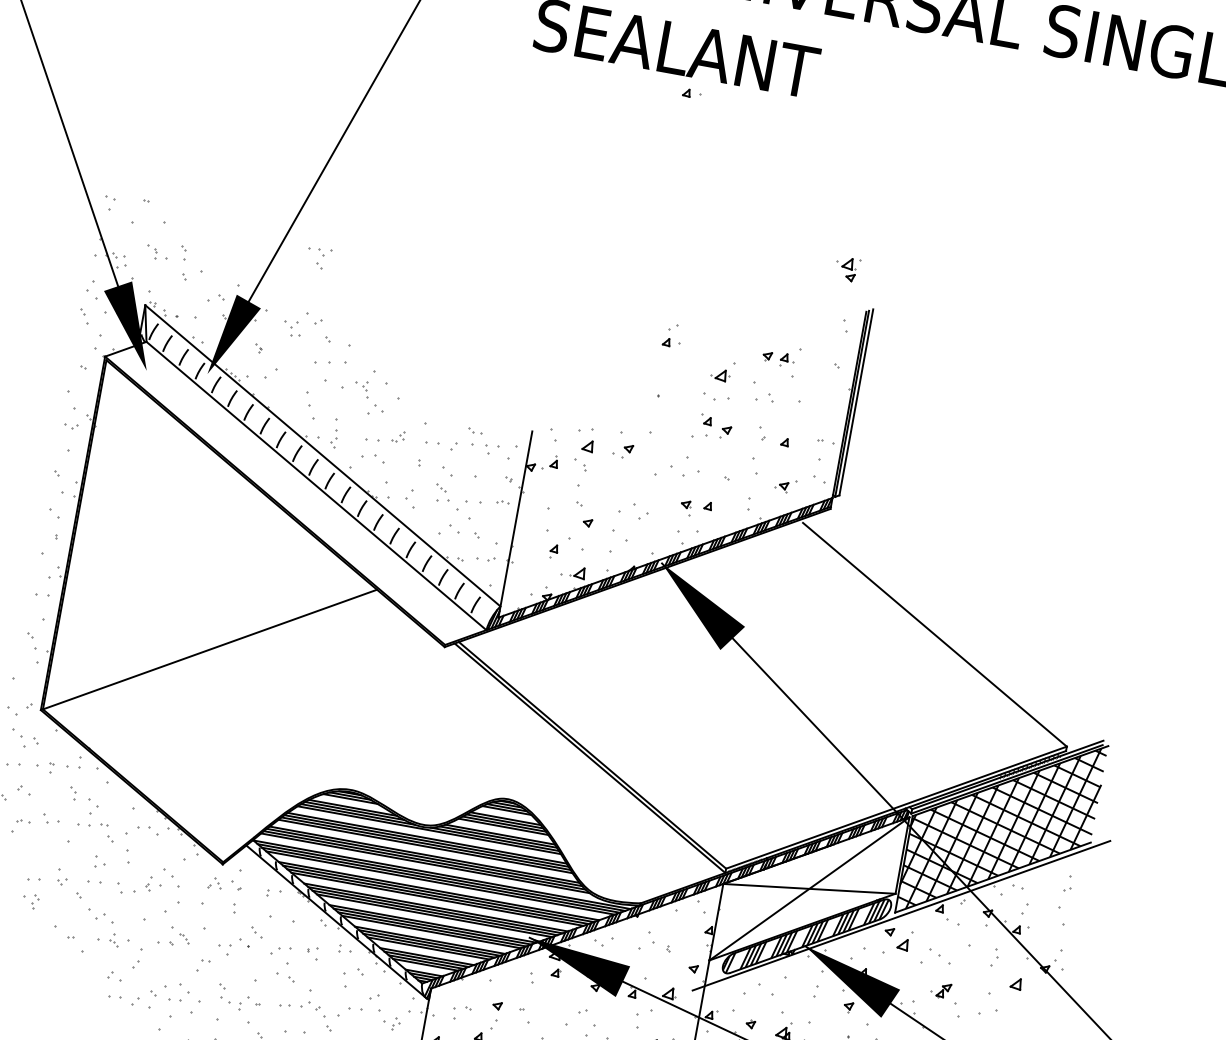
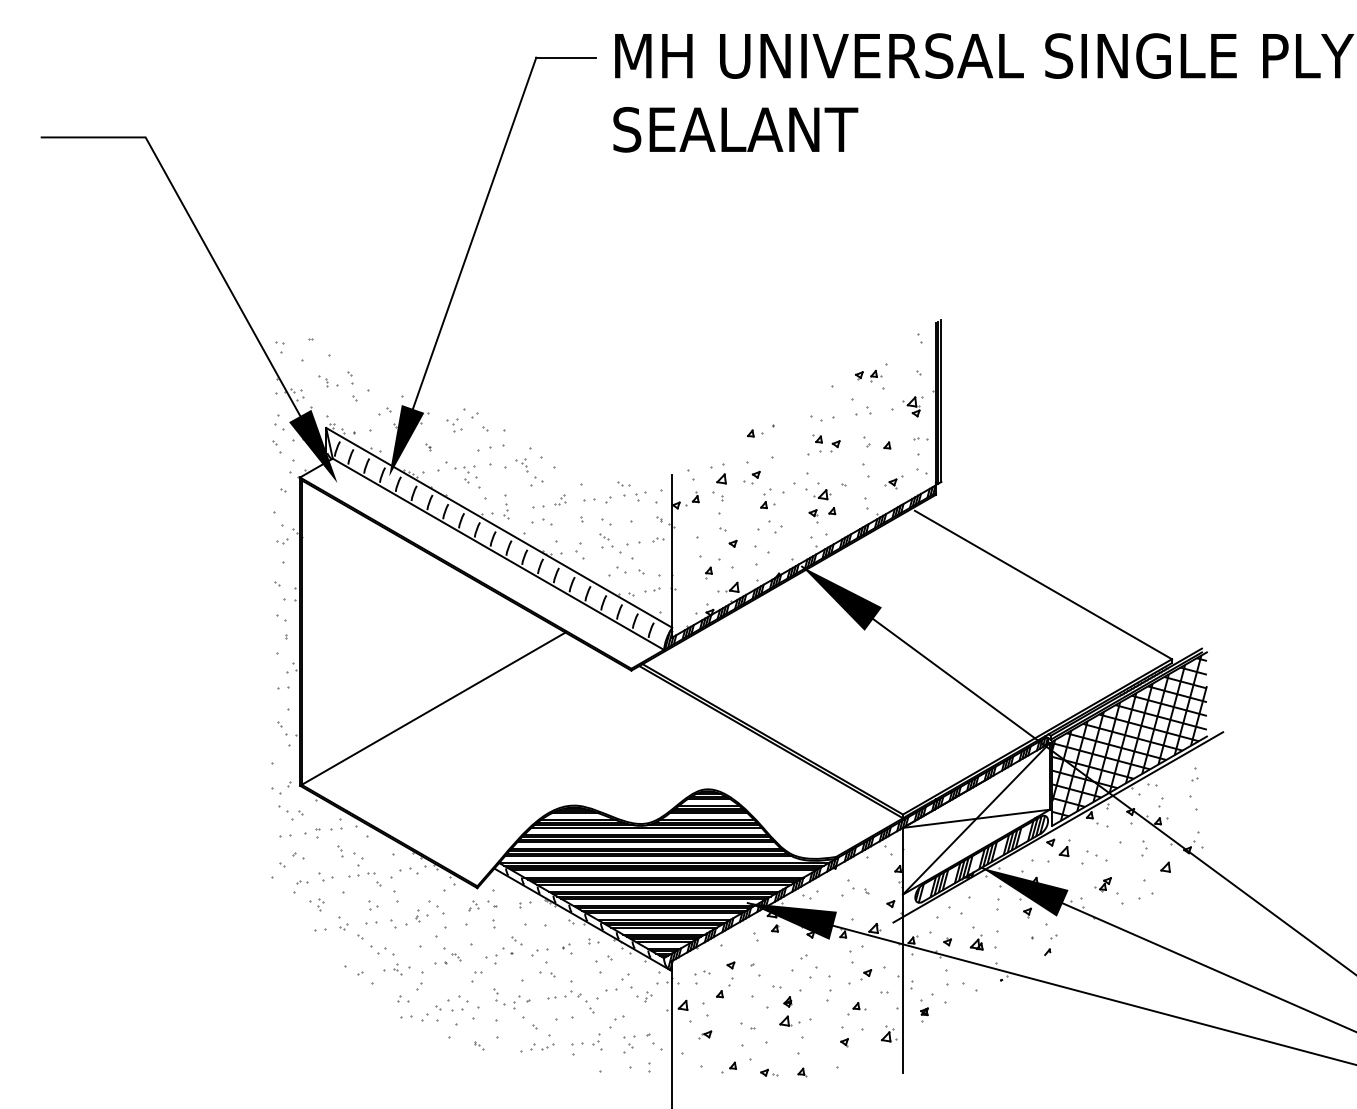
part: (692, 93) -> (755, 433), moved
part: (317, 257) -> (464, 474), moved
part: (847, 268) -> (912, 406), moved
part: (672, 335) -> (767, 498), moved
part: (720, 374) -> (822, 494), moved
part: (30, 900) -> (316, 904), moved

